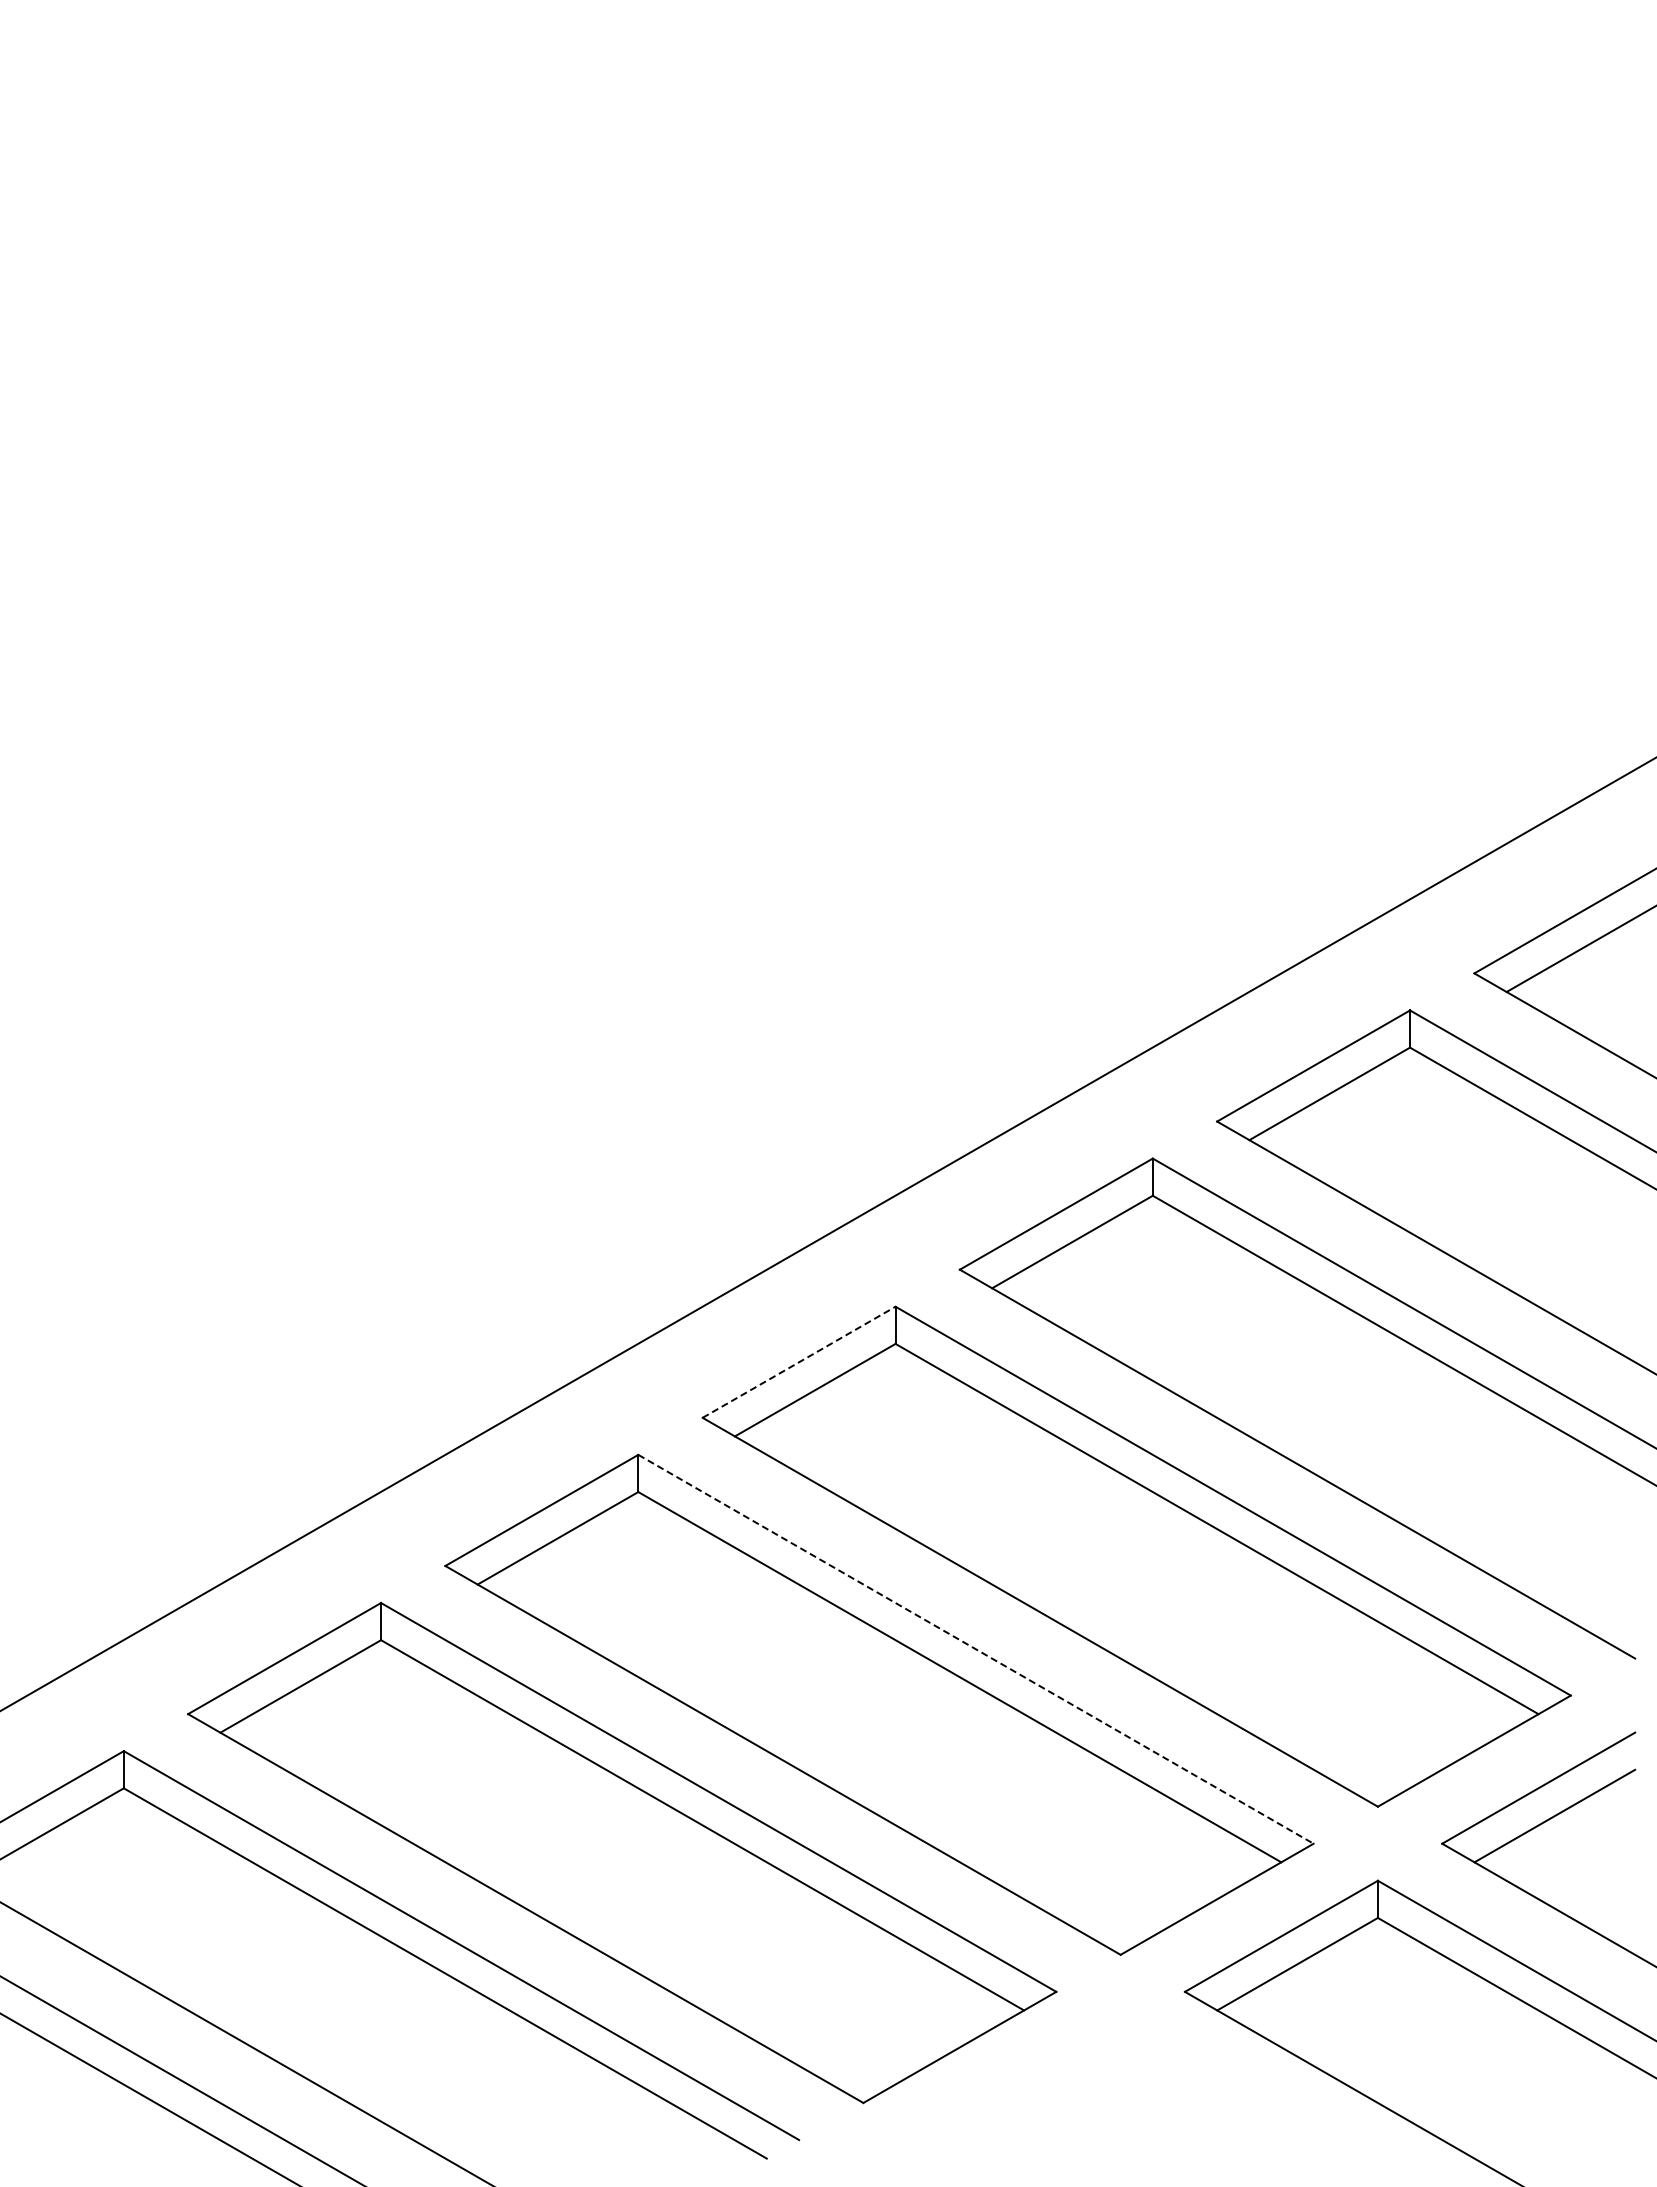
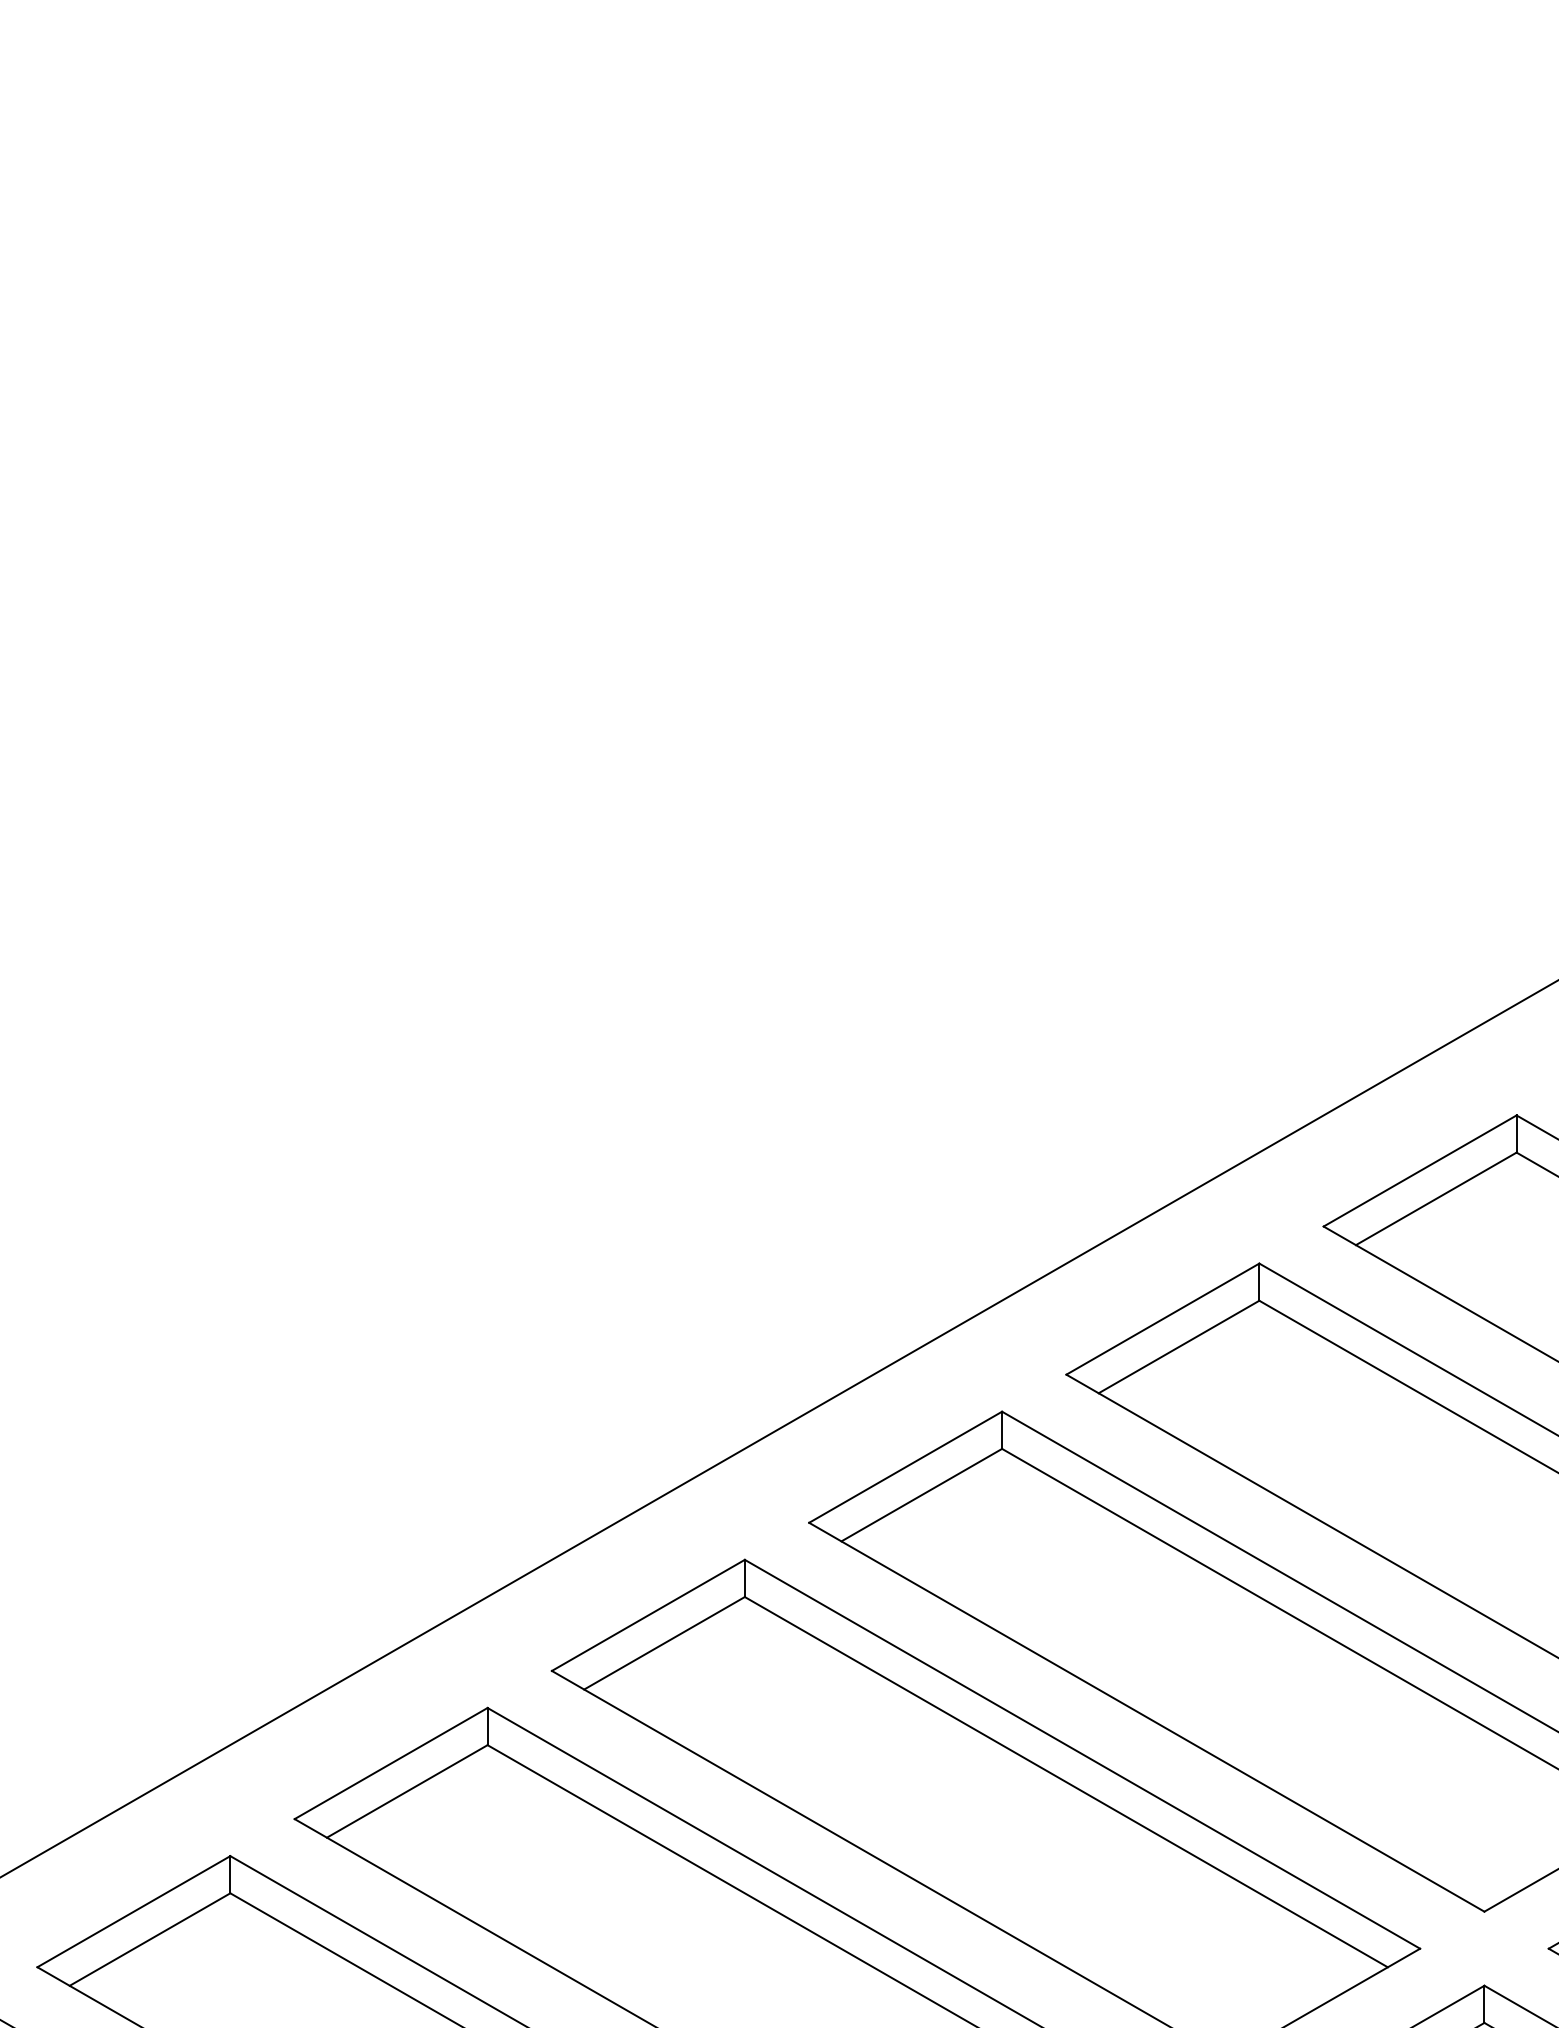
line: (799, 1362) -> (906, 1467), dashed -> solid
line: (975, 1649) -> (1082, 1754), dashed -> solid

